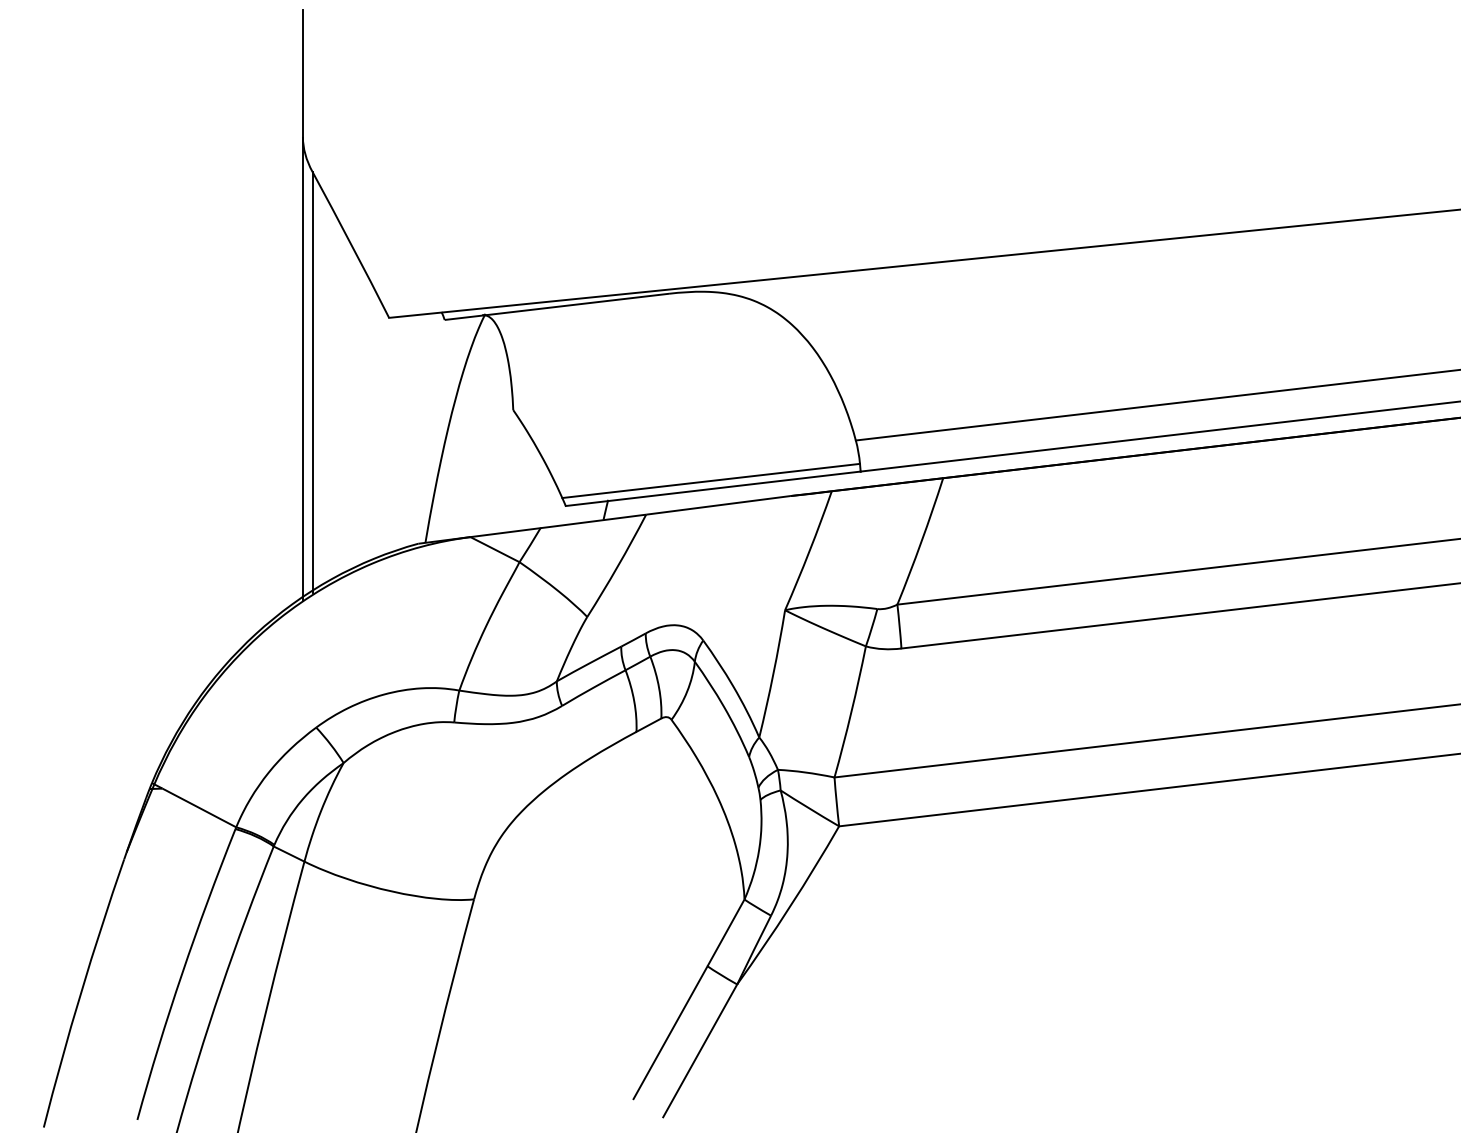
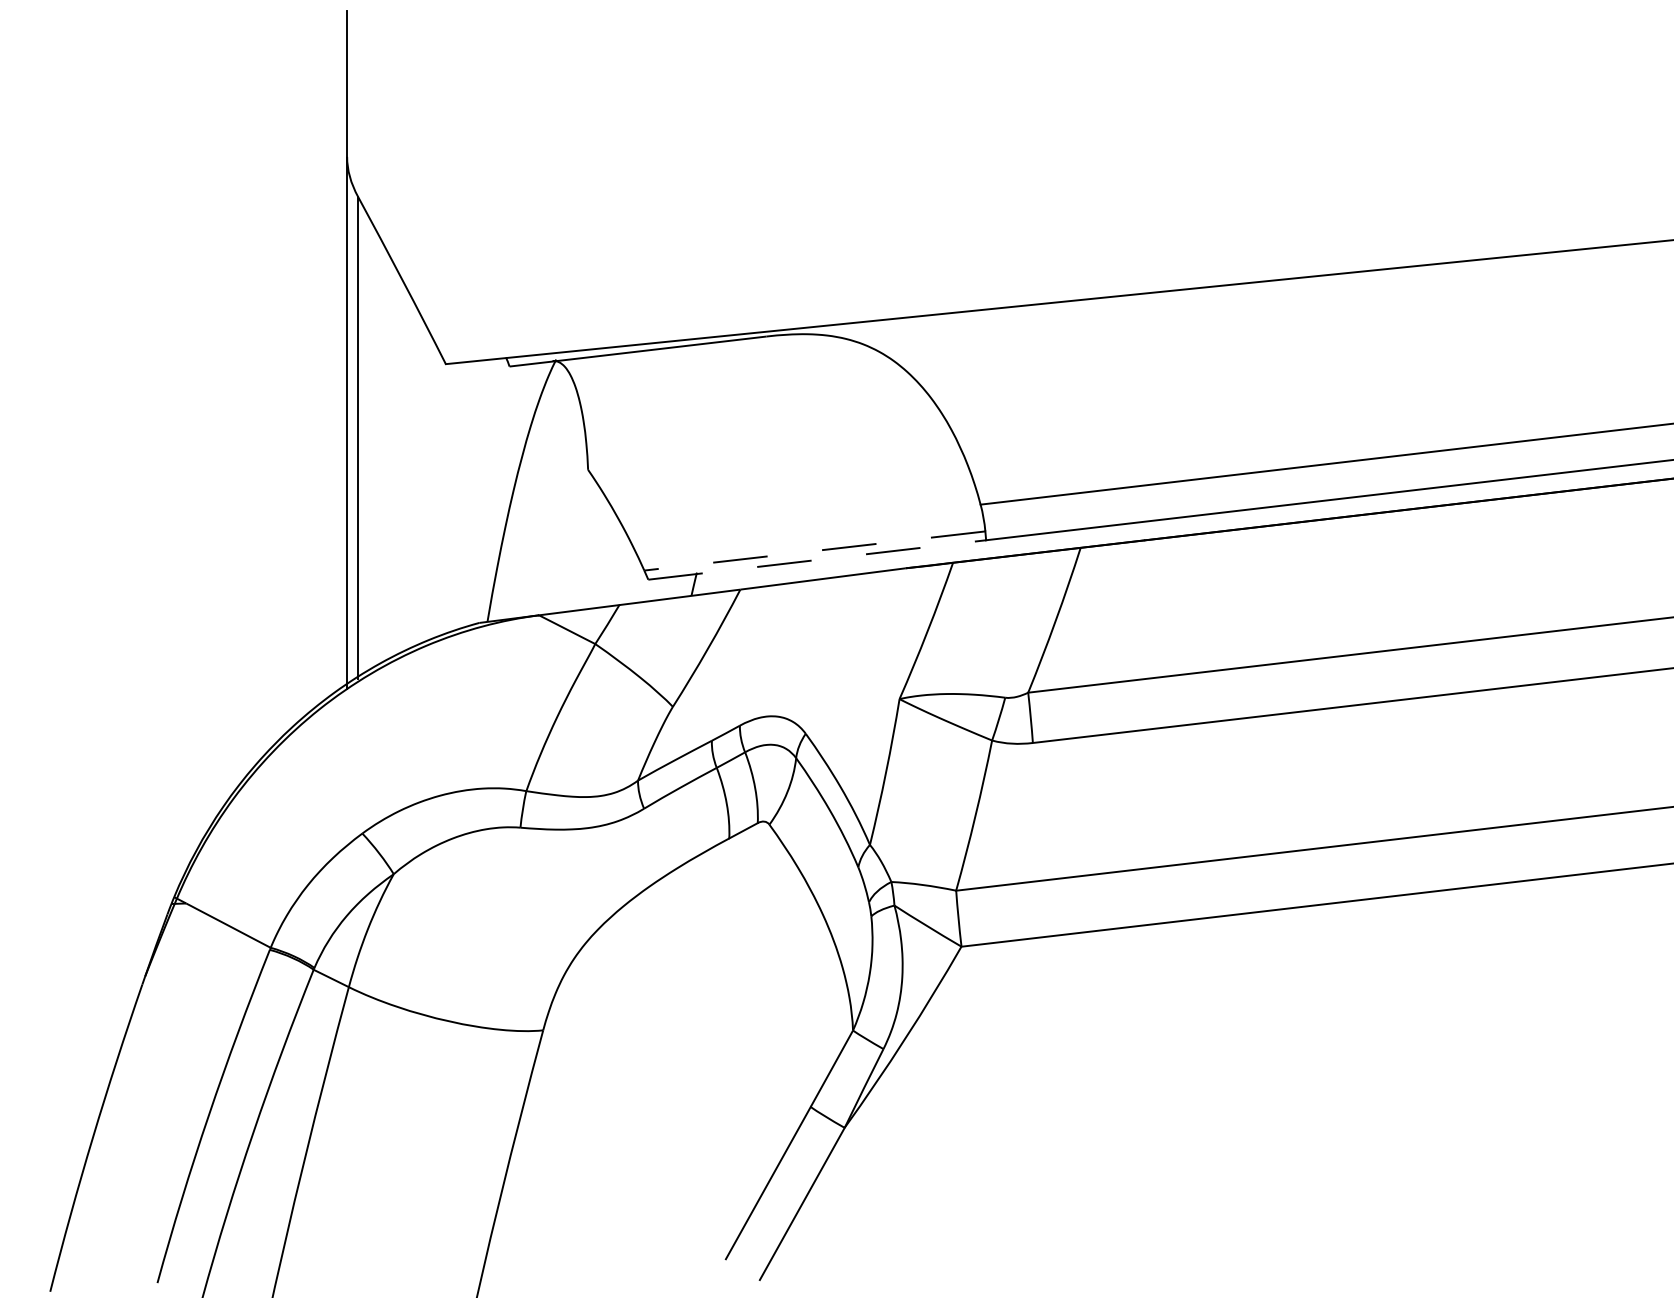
line: (711, 480) -> (815, 550), solid -> dashed
line: (713, 488) -> (817, 559), solid -> dashed

